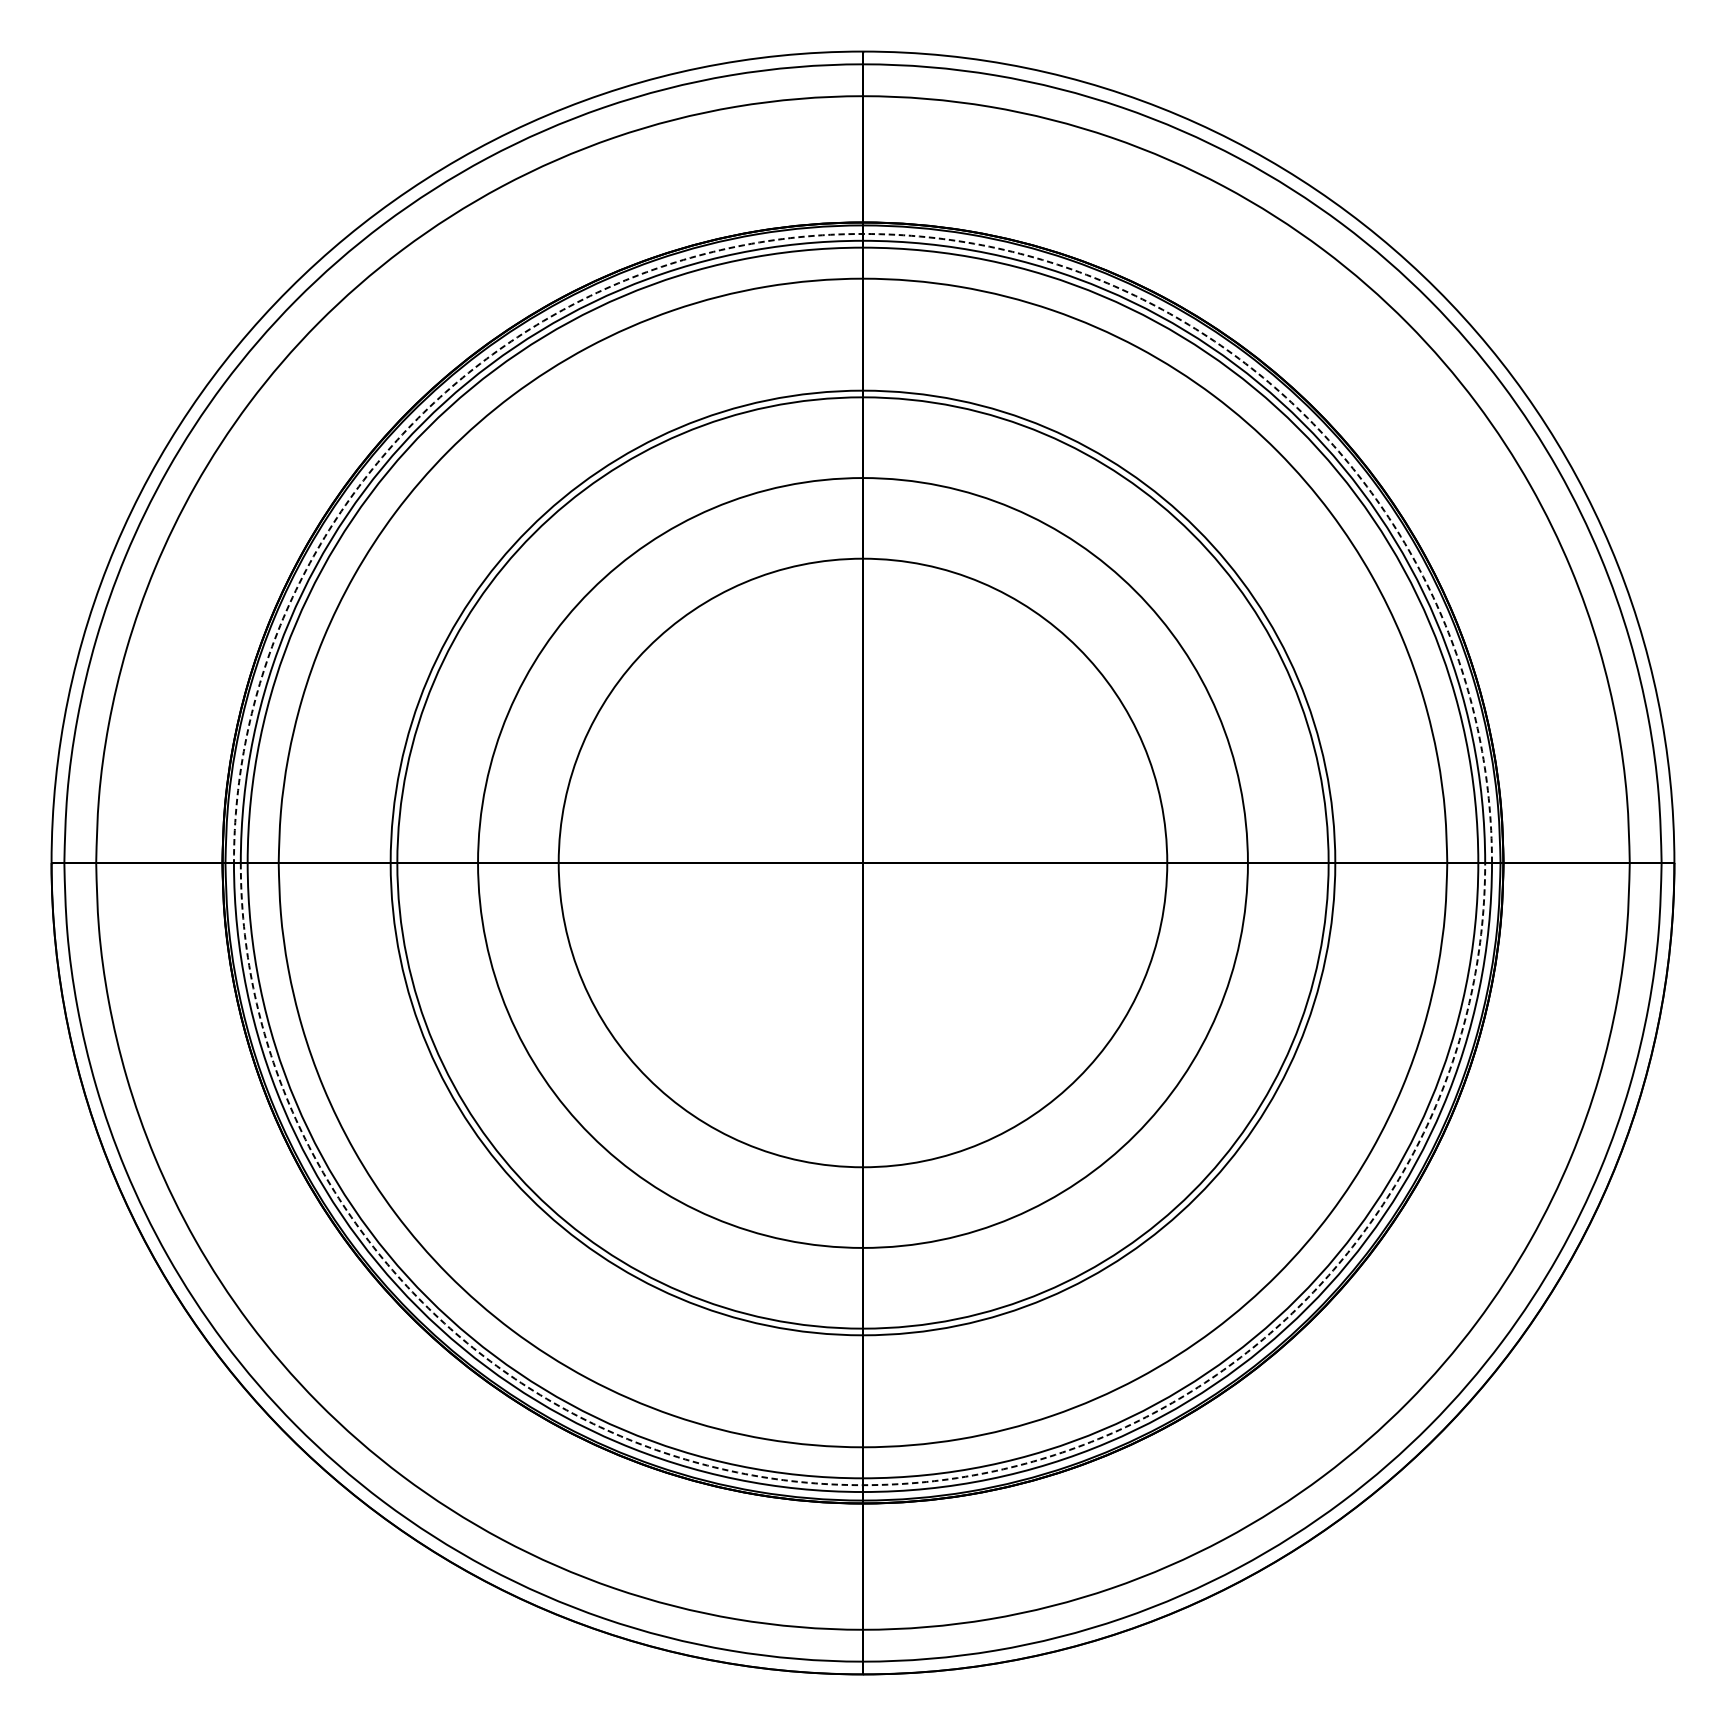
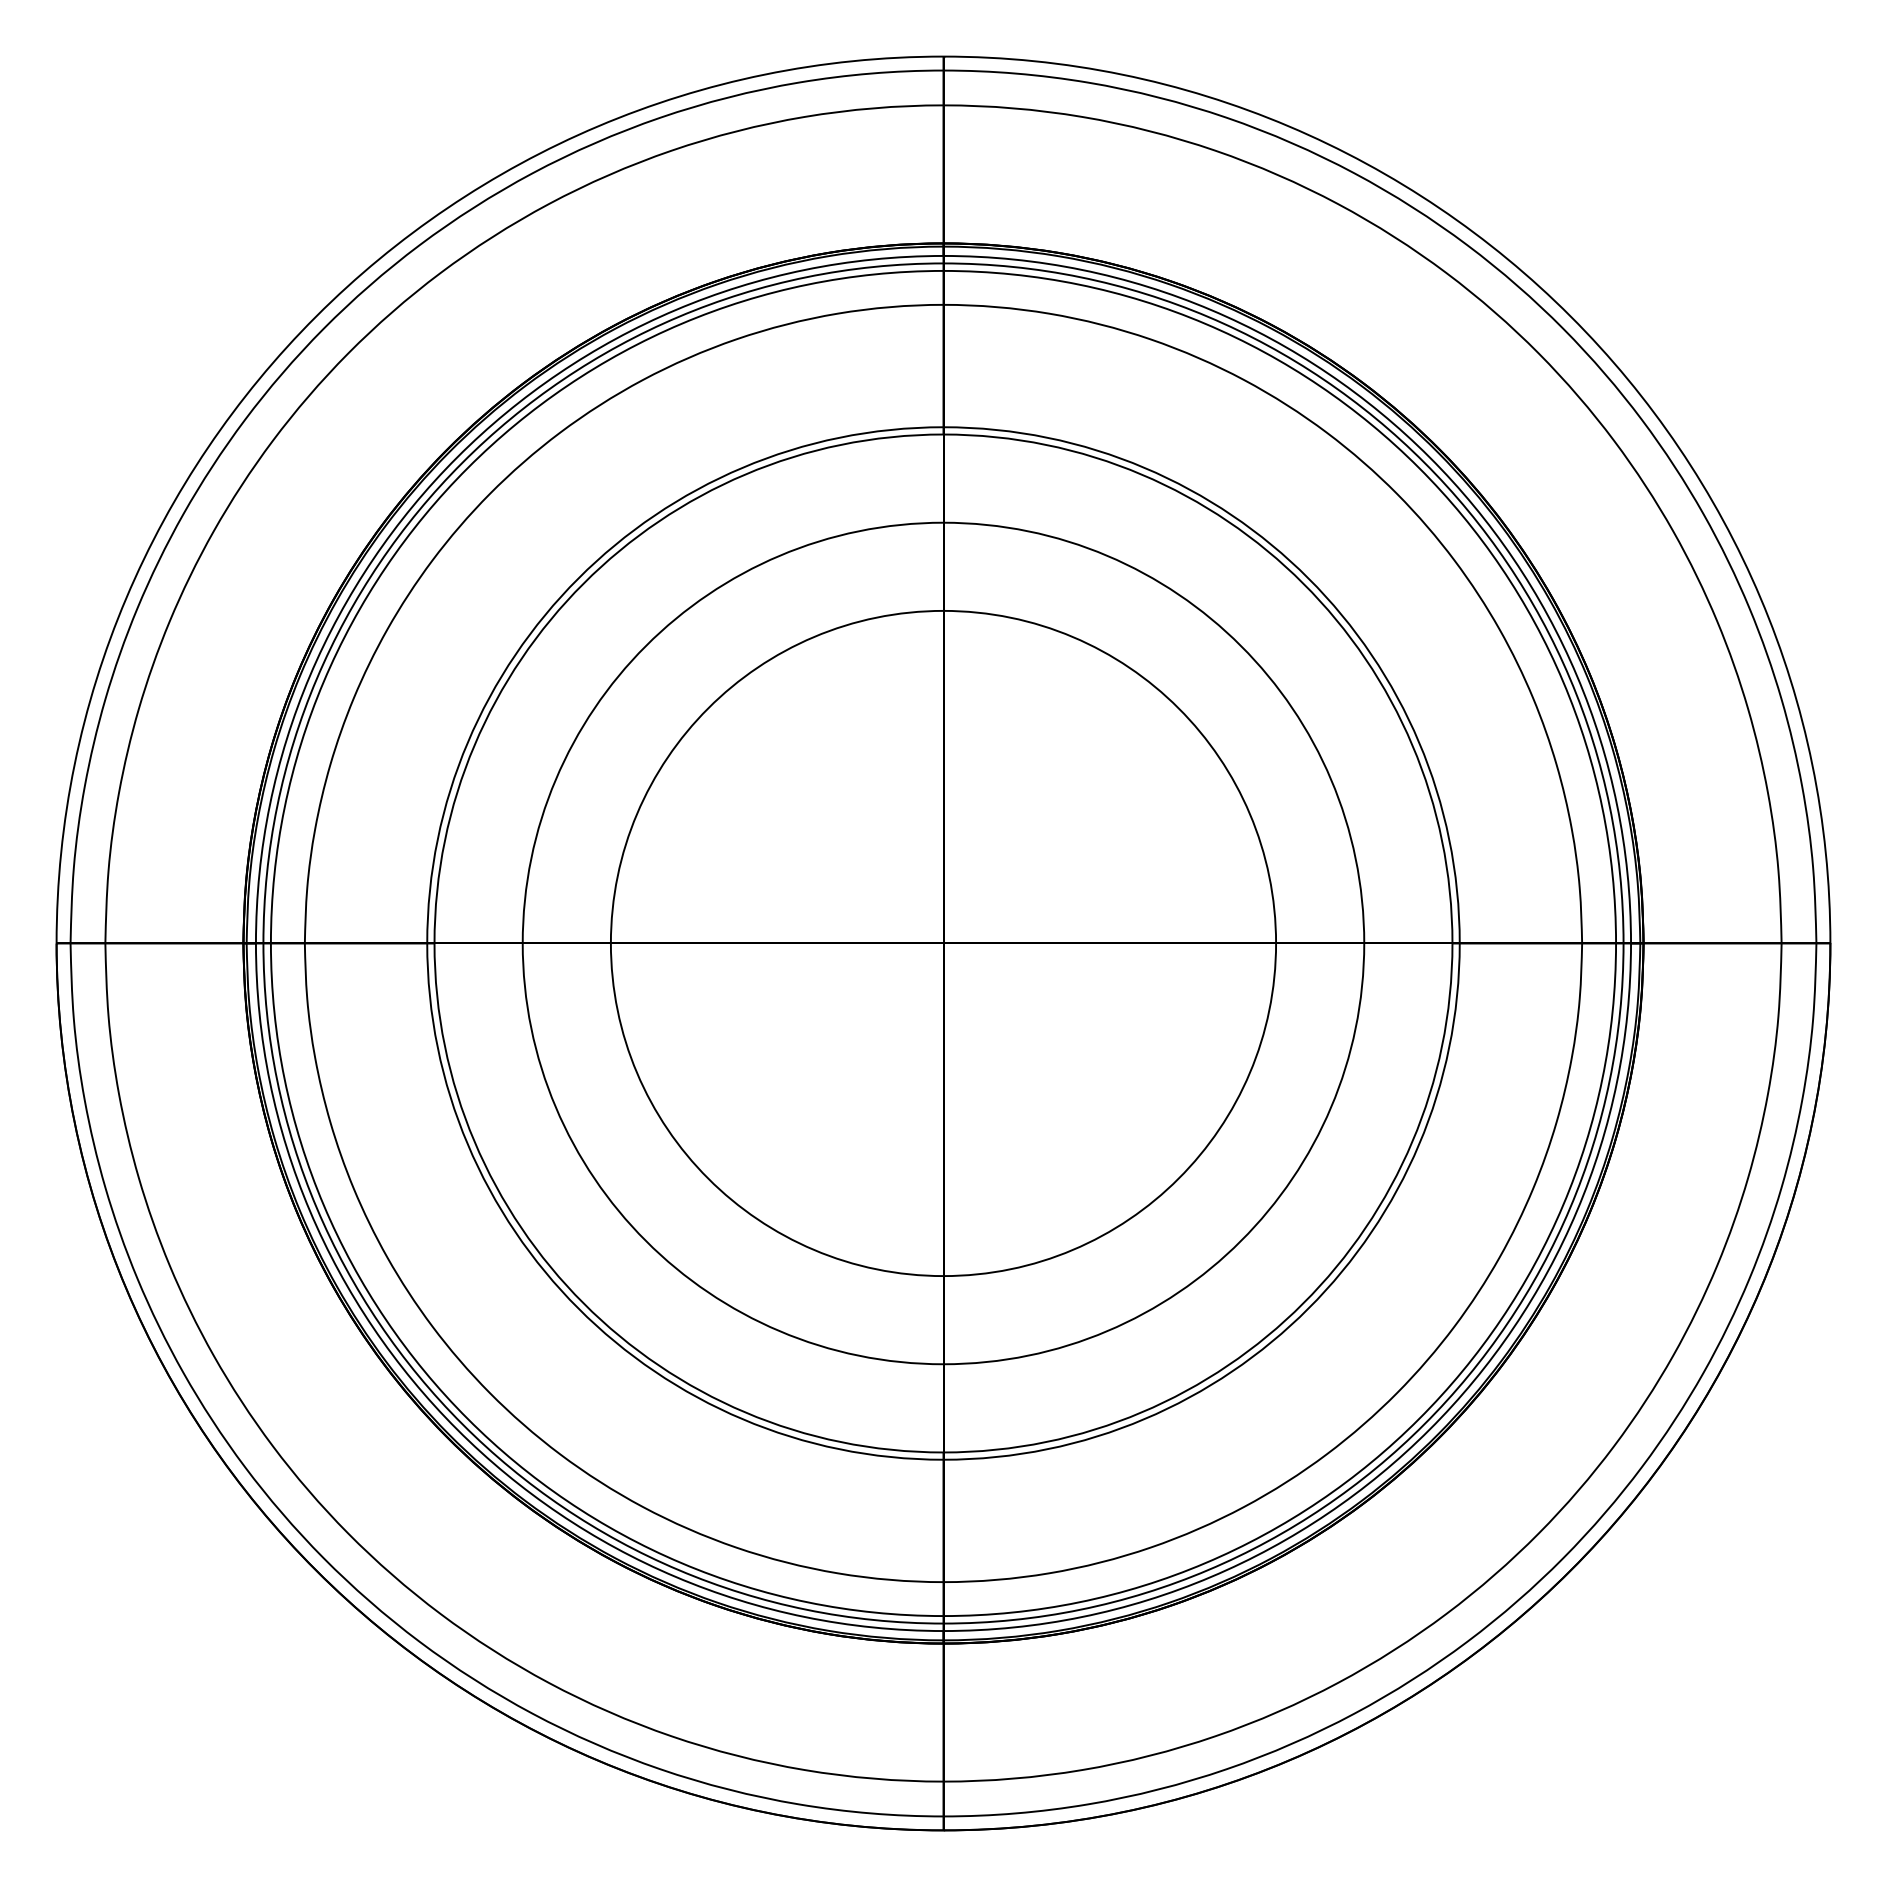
arc: (863, 233) -> (943, 255), dashed -> solid
arc: (863, 1485) -> (943, 1623), dashed -> solid

